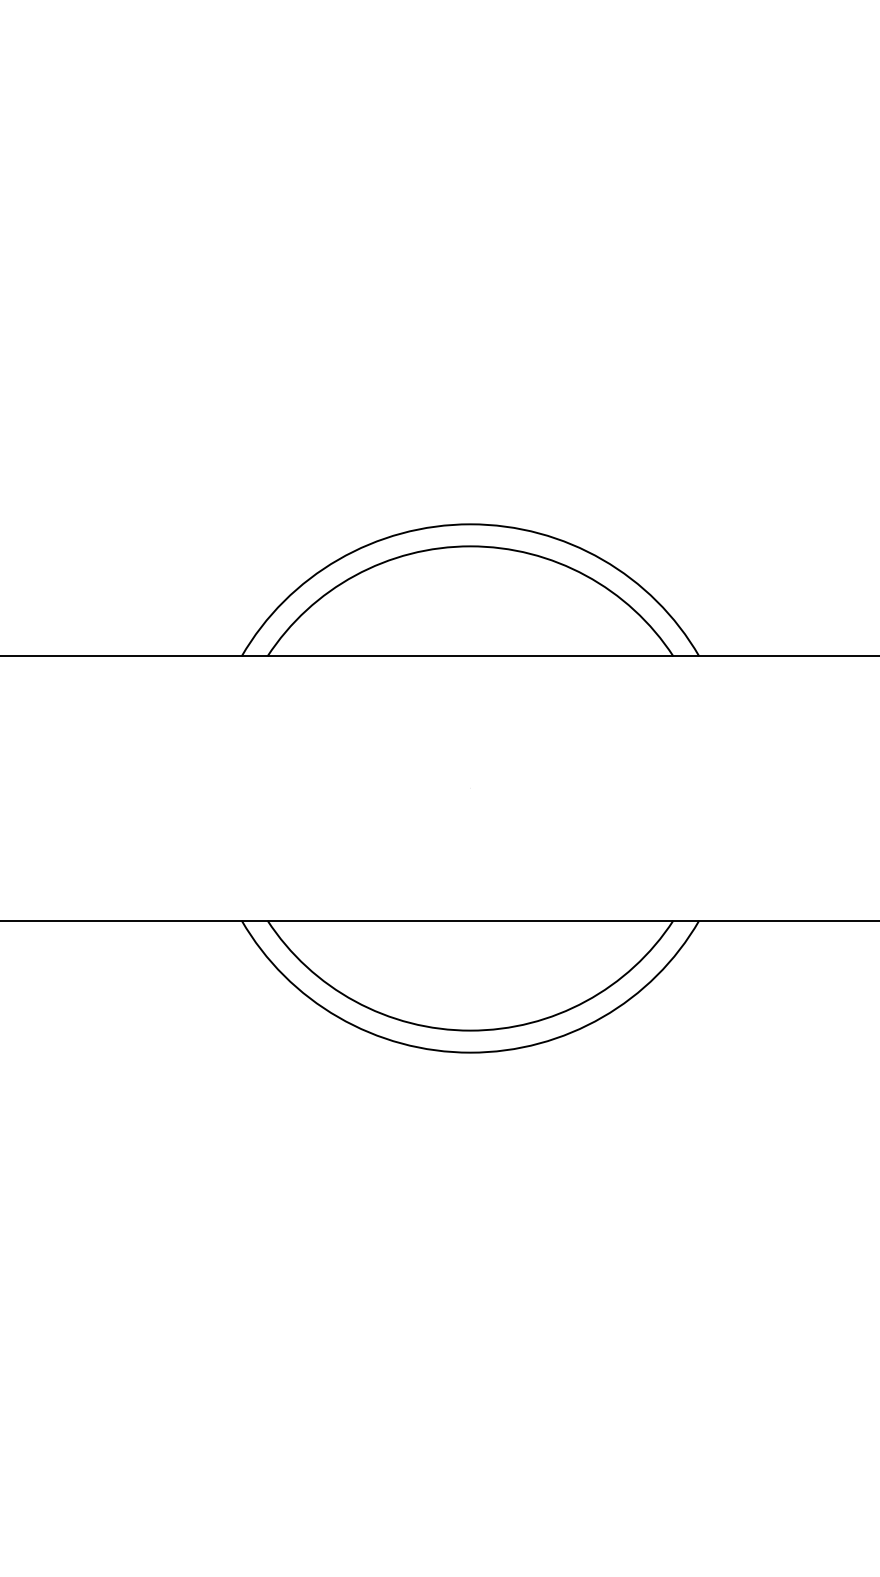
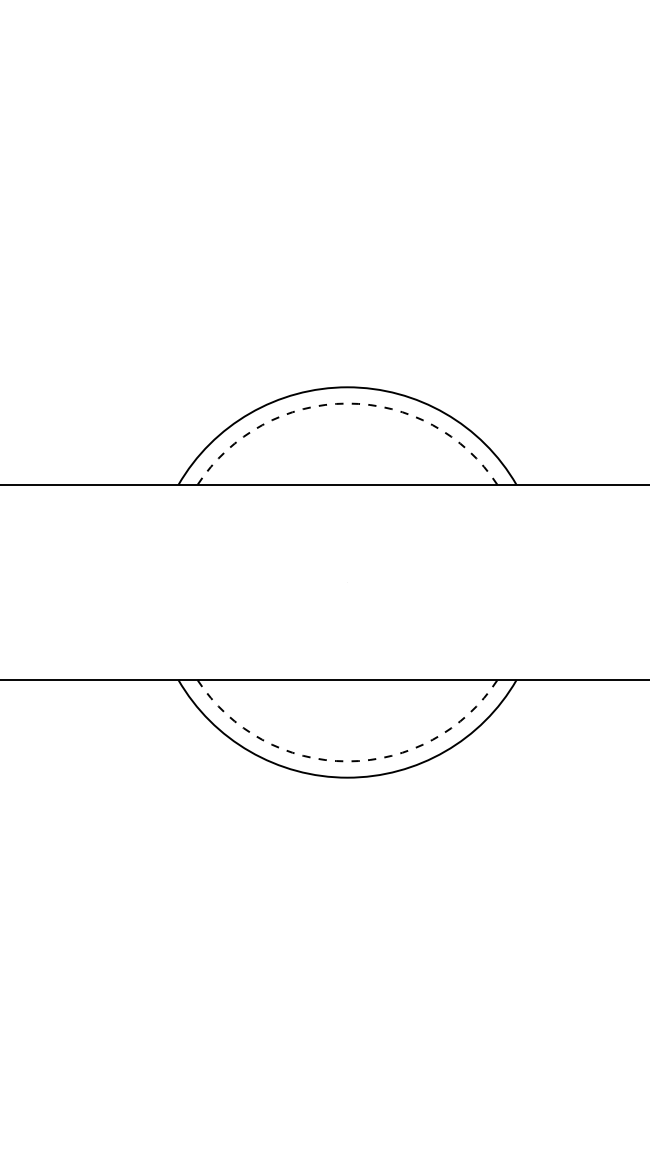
arc: (470, 546) -> (347, 403), solid -> dashed
arc: (470, 1030) -> (347, 761), solid -> dashed

